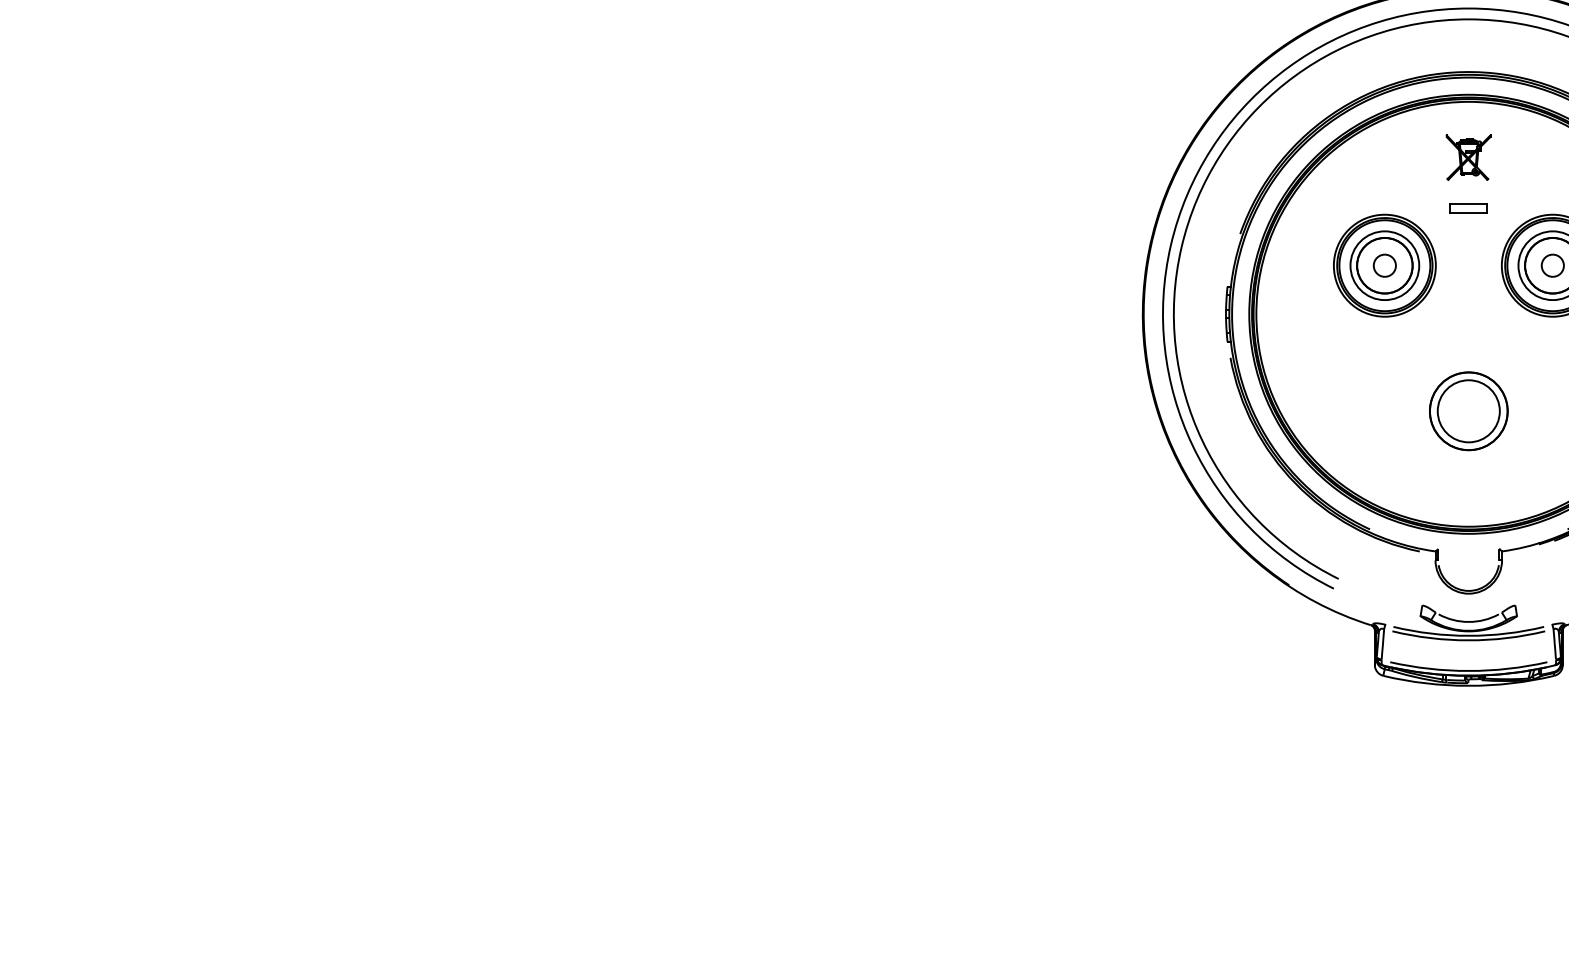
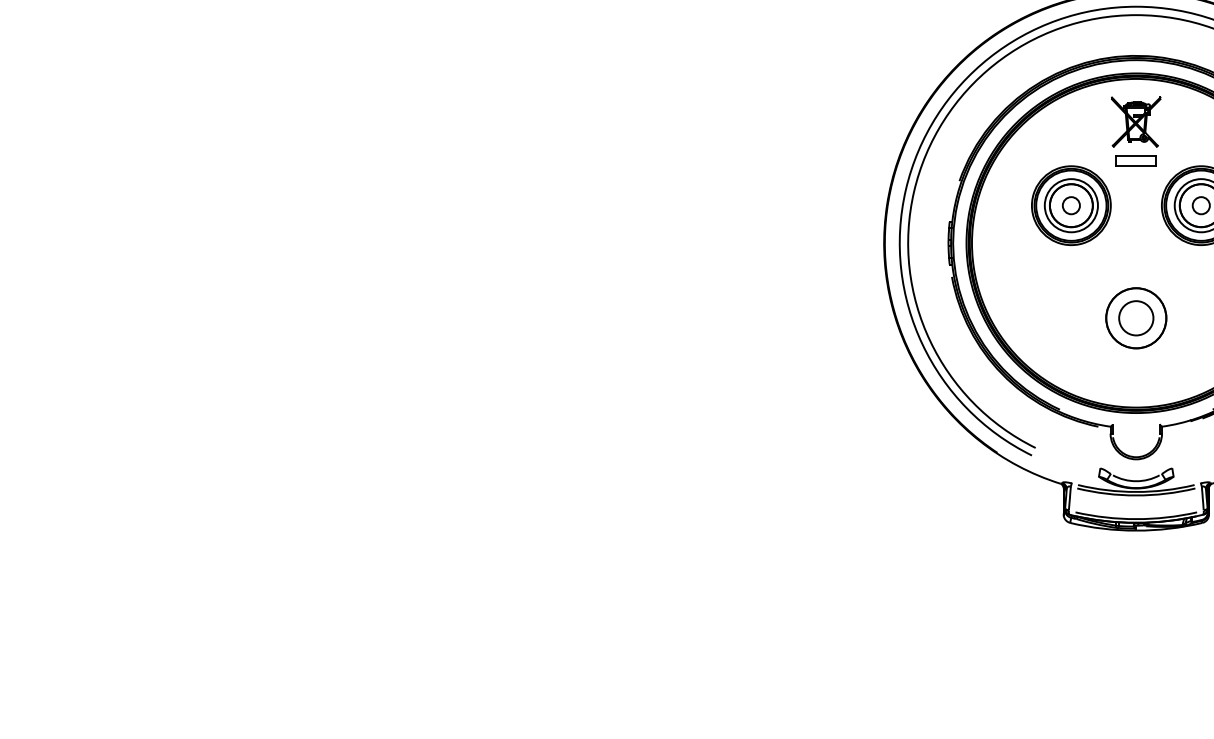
part: (1468, 157) -> (1136, 121), size x1.43
part: (1468, 208) -> (1136, 161), size x1.43
circle: (1468, 411) -> (1136, 318), size x0.71

